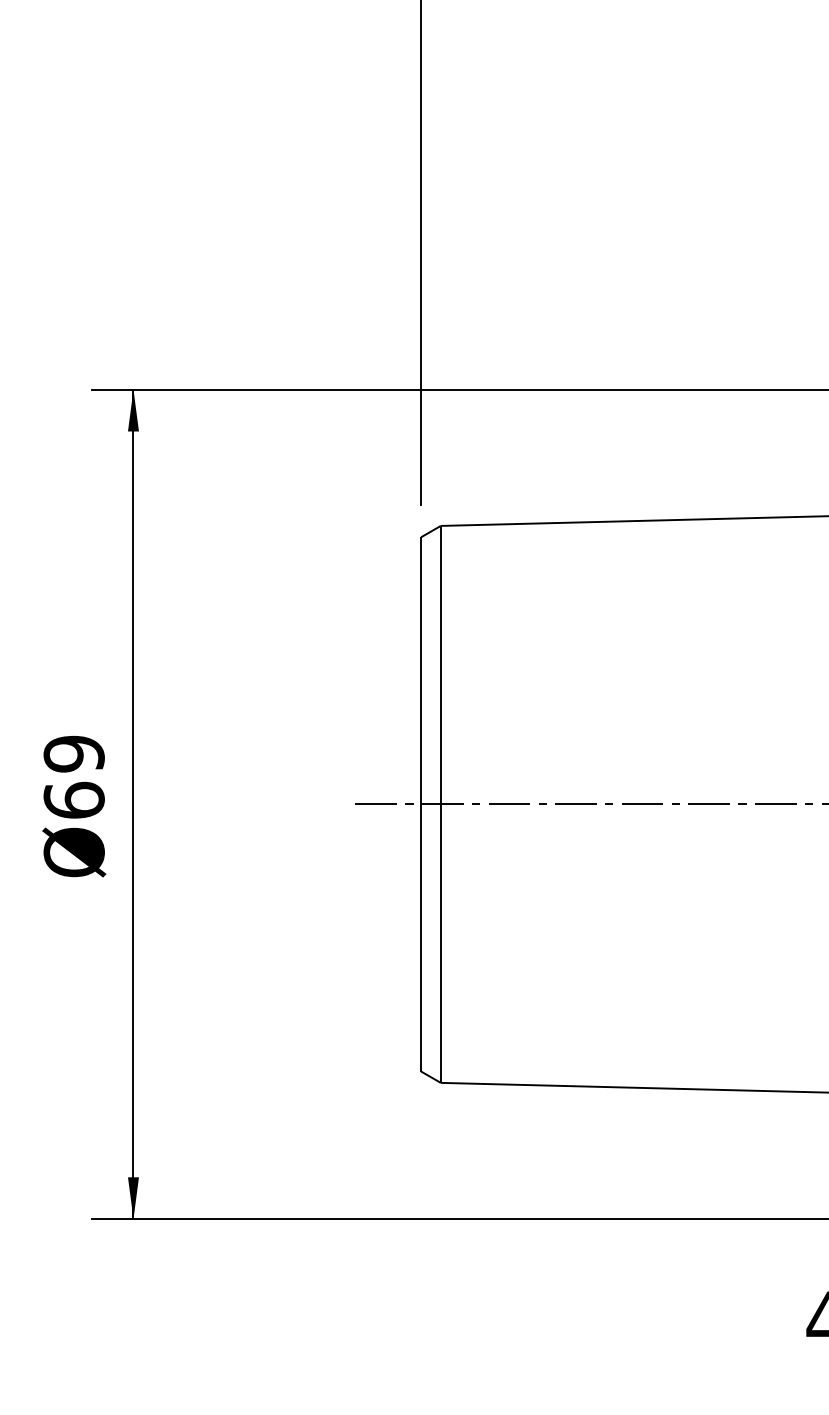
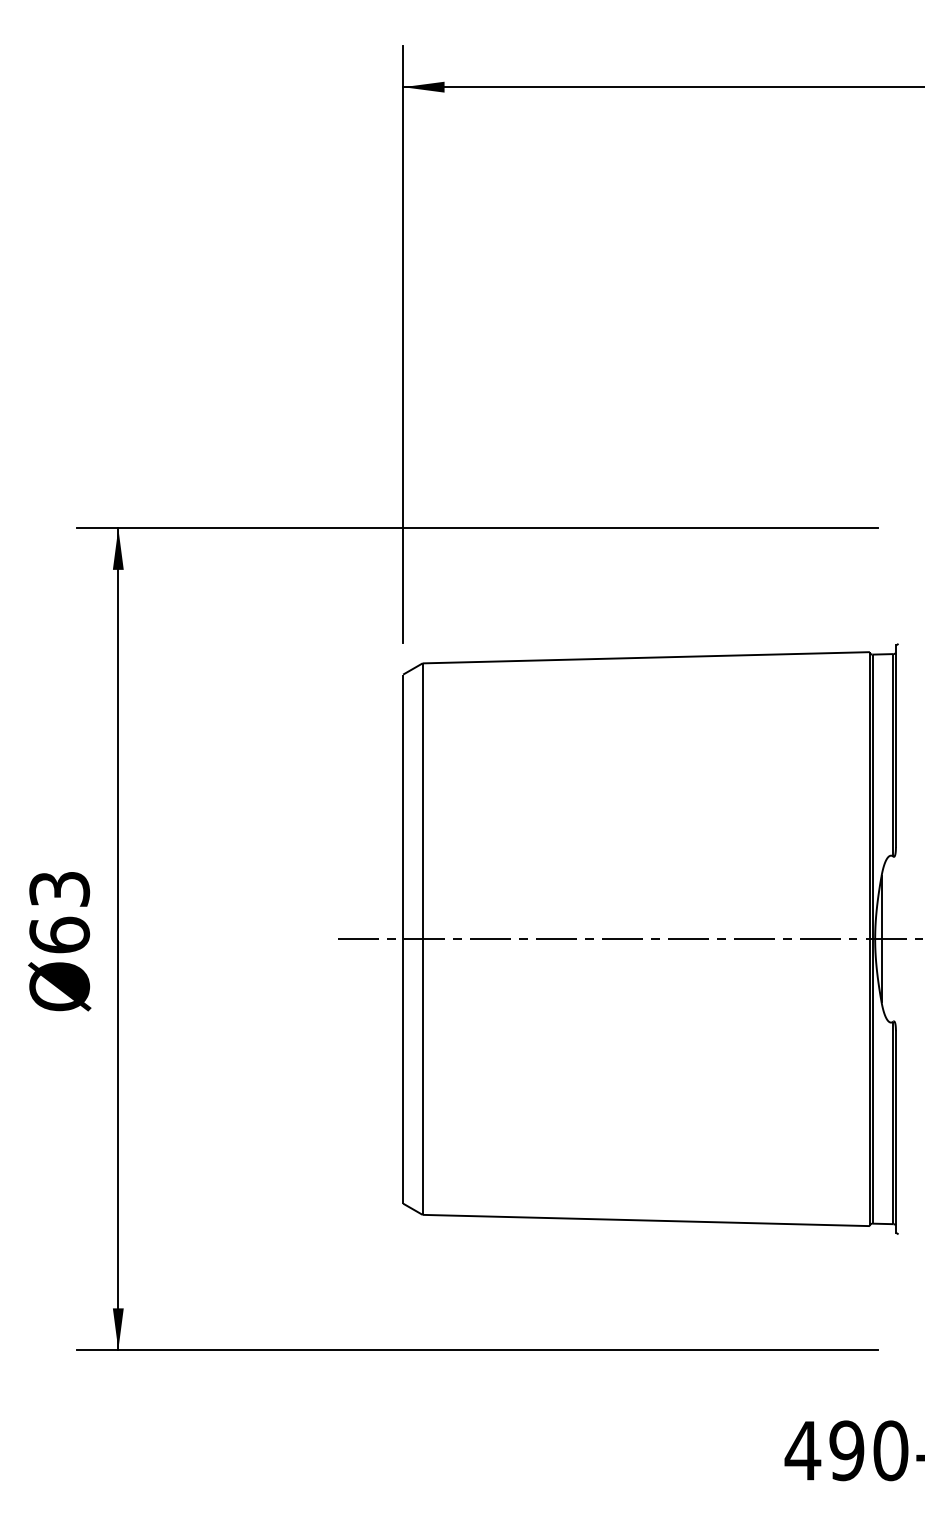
text: (74, 754) -> (59, 889), Ø69 -> Ø63

